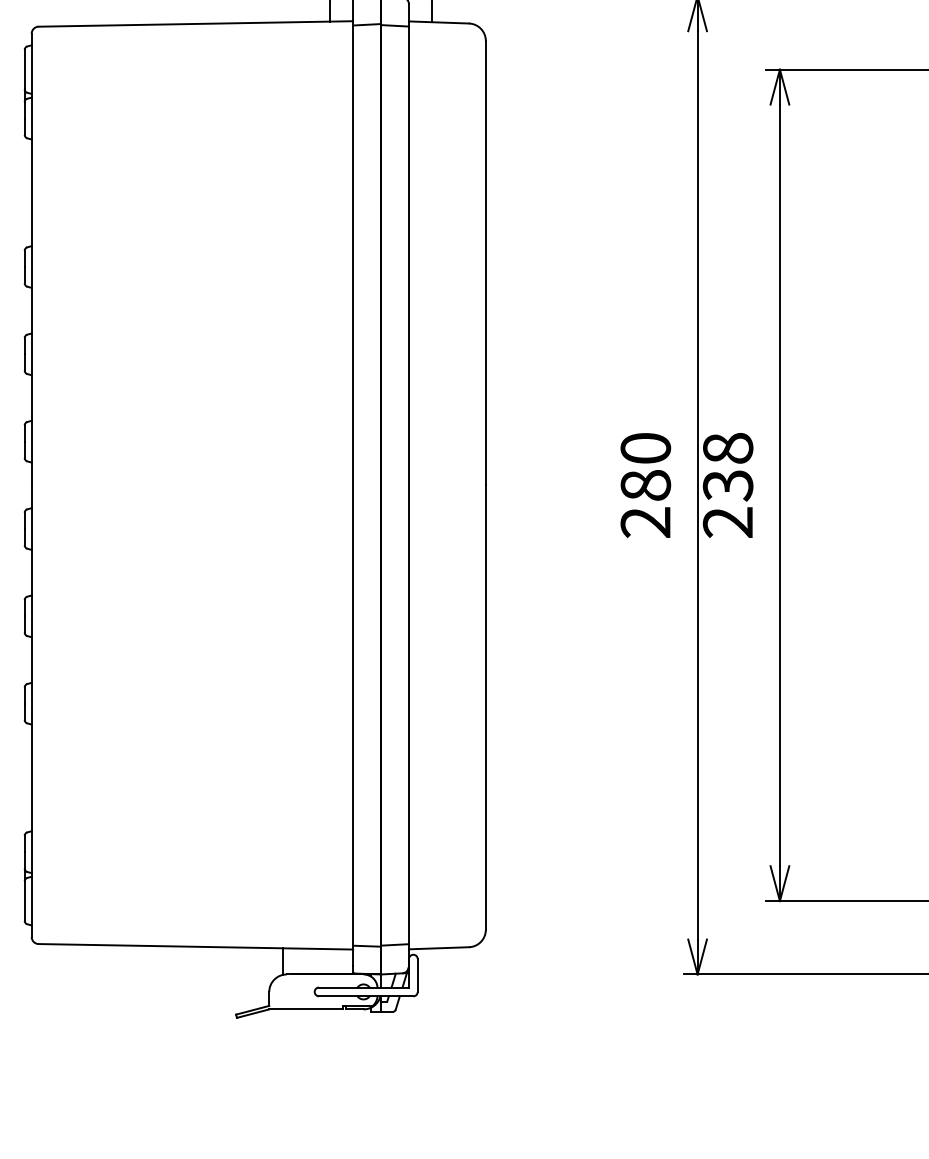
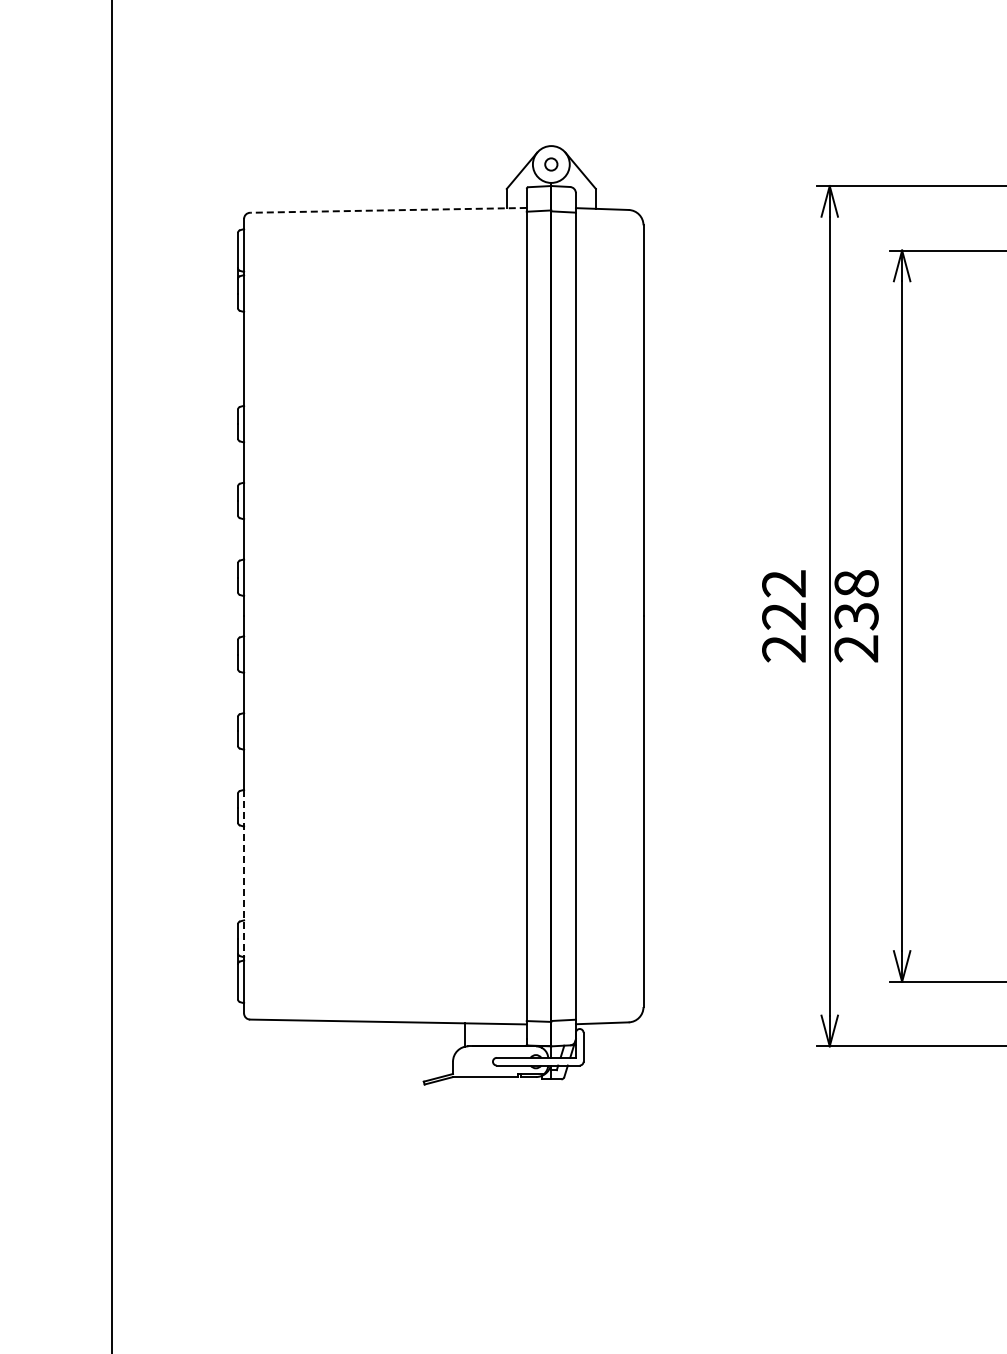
line: (194, 24) -> (387, 210), solid -> dashed
text: (646, 466) -> (784, 599), 280 -> 222
line: (32, 777) -> (244, 873), solid -> dashed

